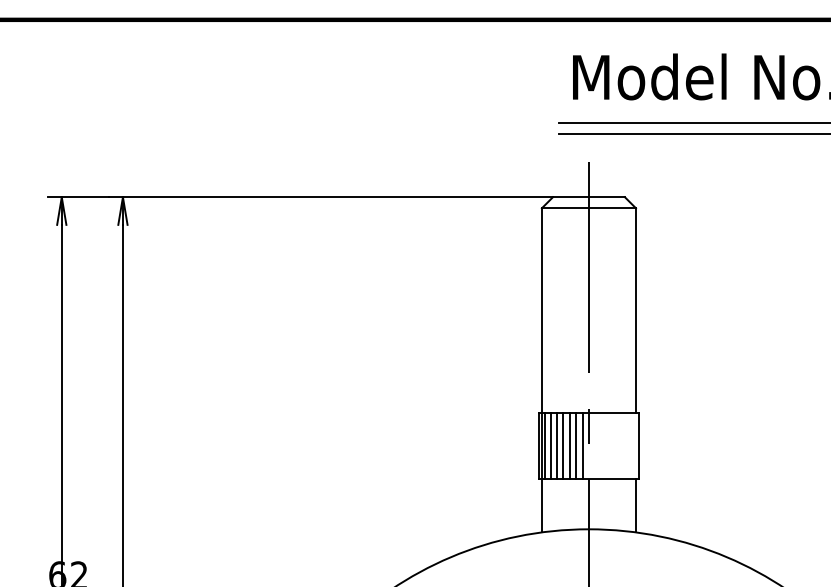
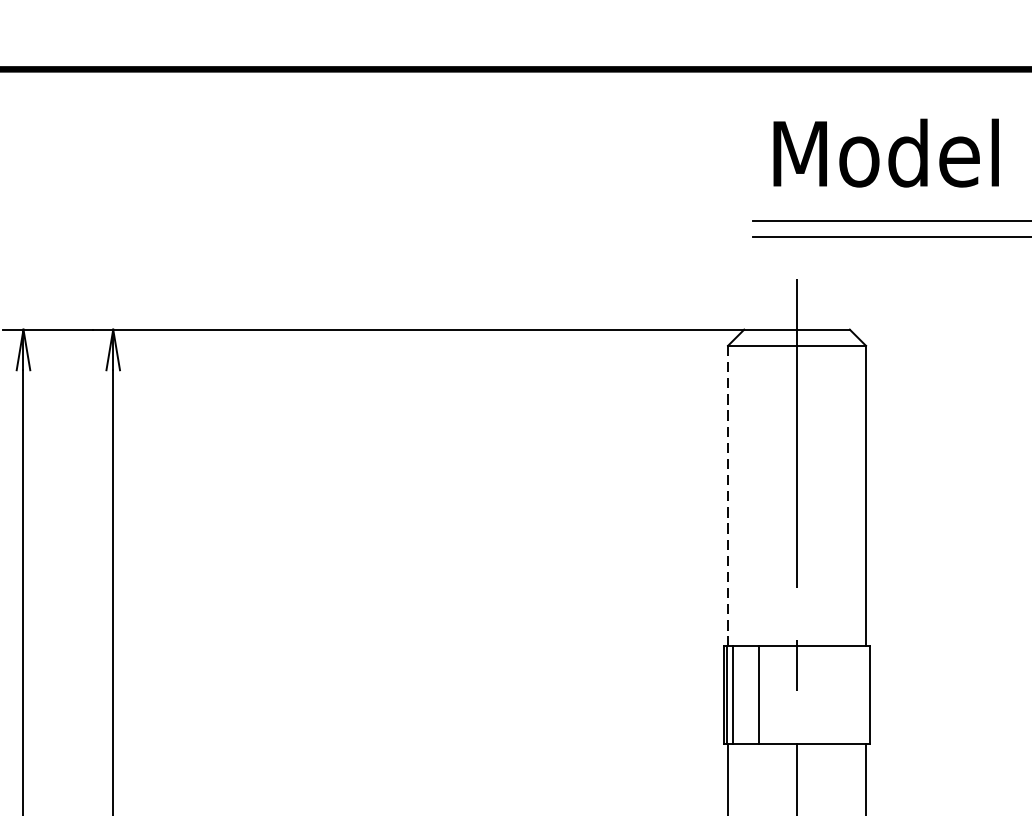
line: (541, 311) -> (727, 497), solid -> dashed
line: (550, 446) -> (740, 695), removed
line: (556, 446) -> (749, 695), removed
line: (569, 446) -> (768, 695), removed
line: (576, 446) -> (778, 695), removed
line: (582, 446) -> (787, 695), removed

